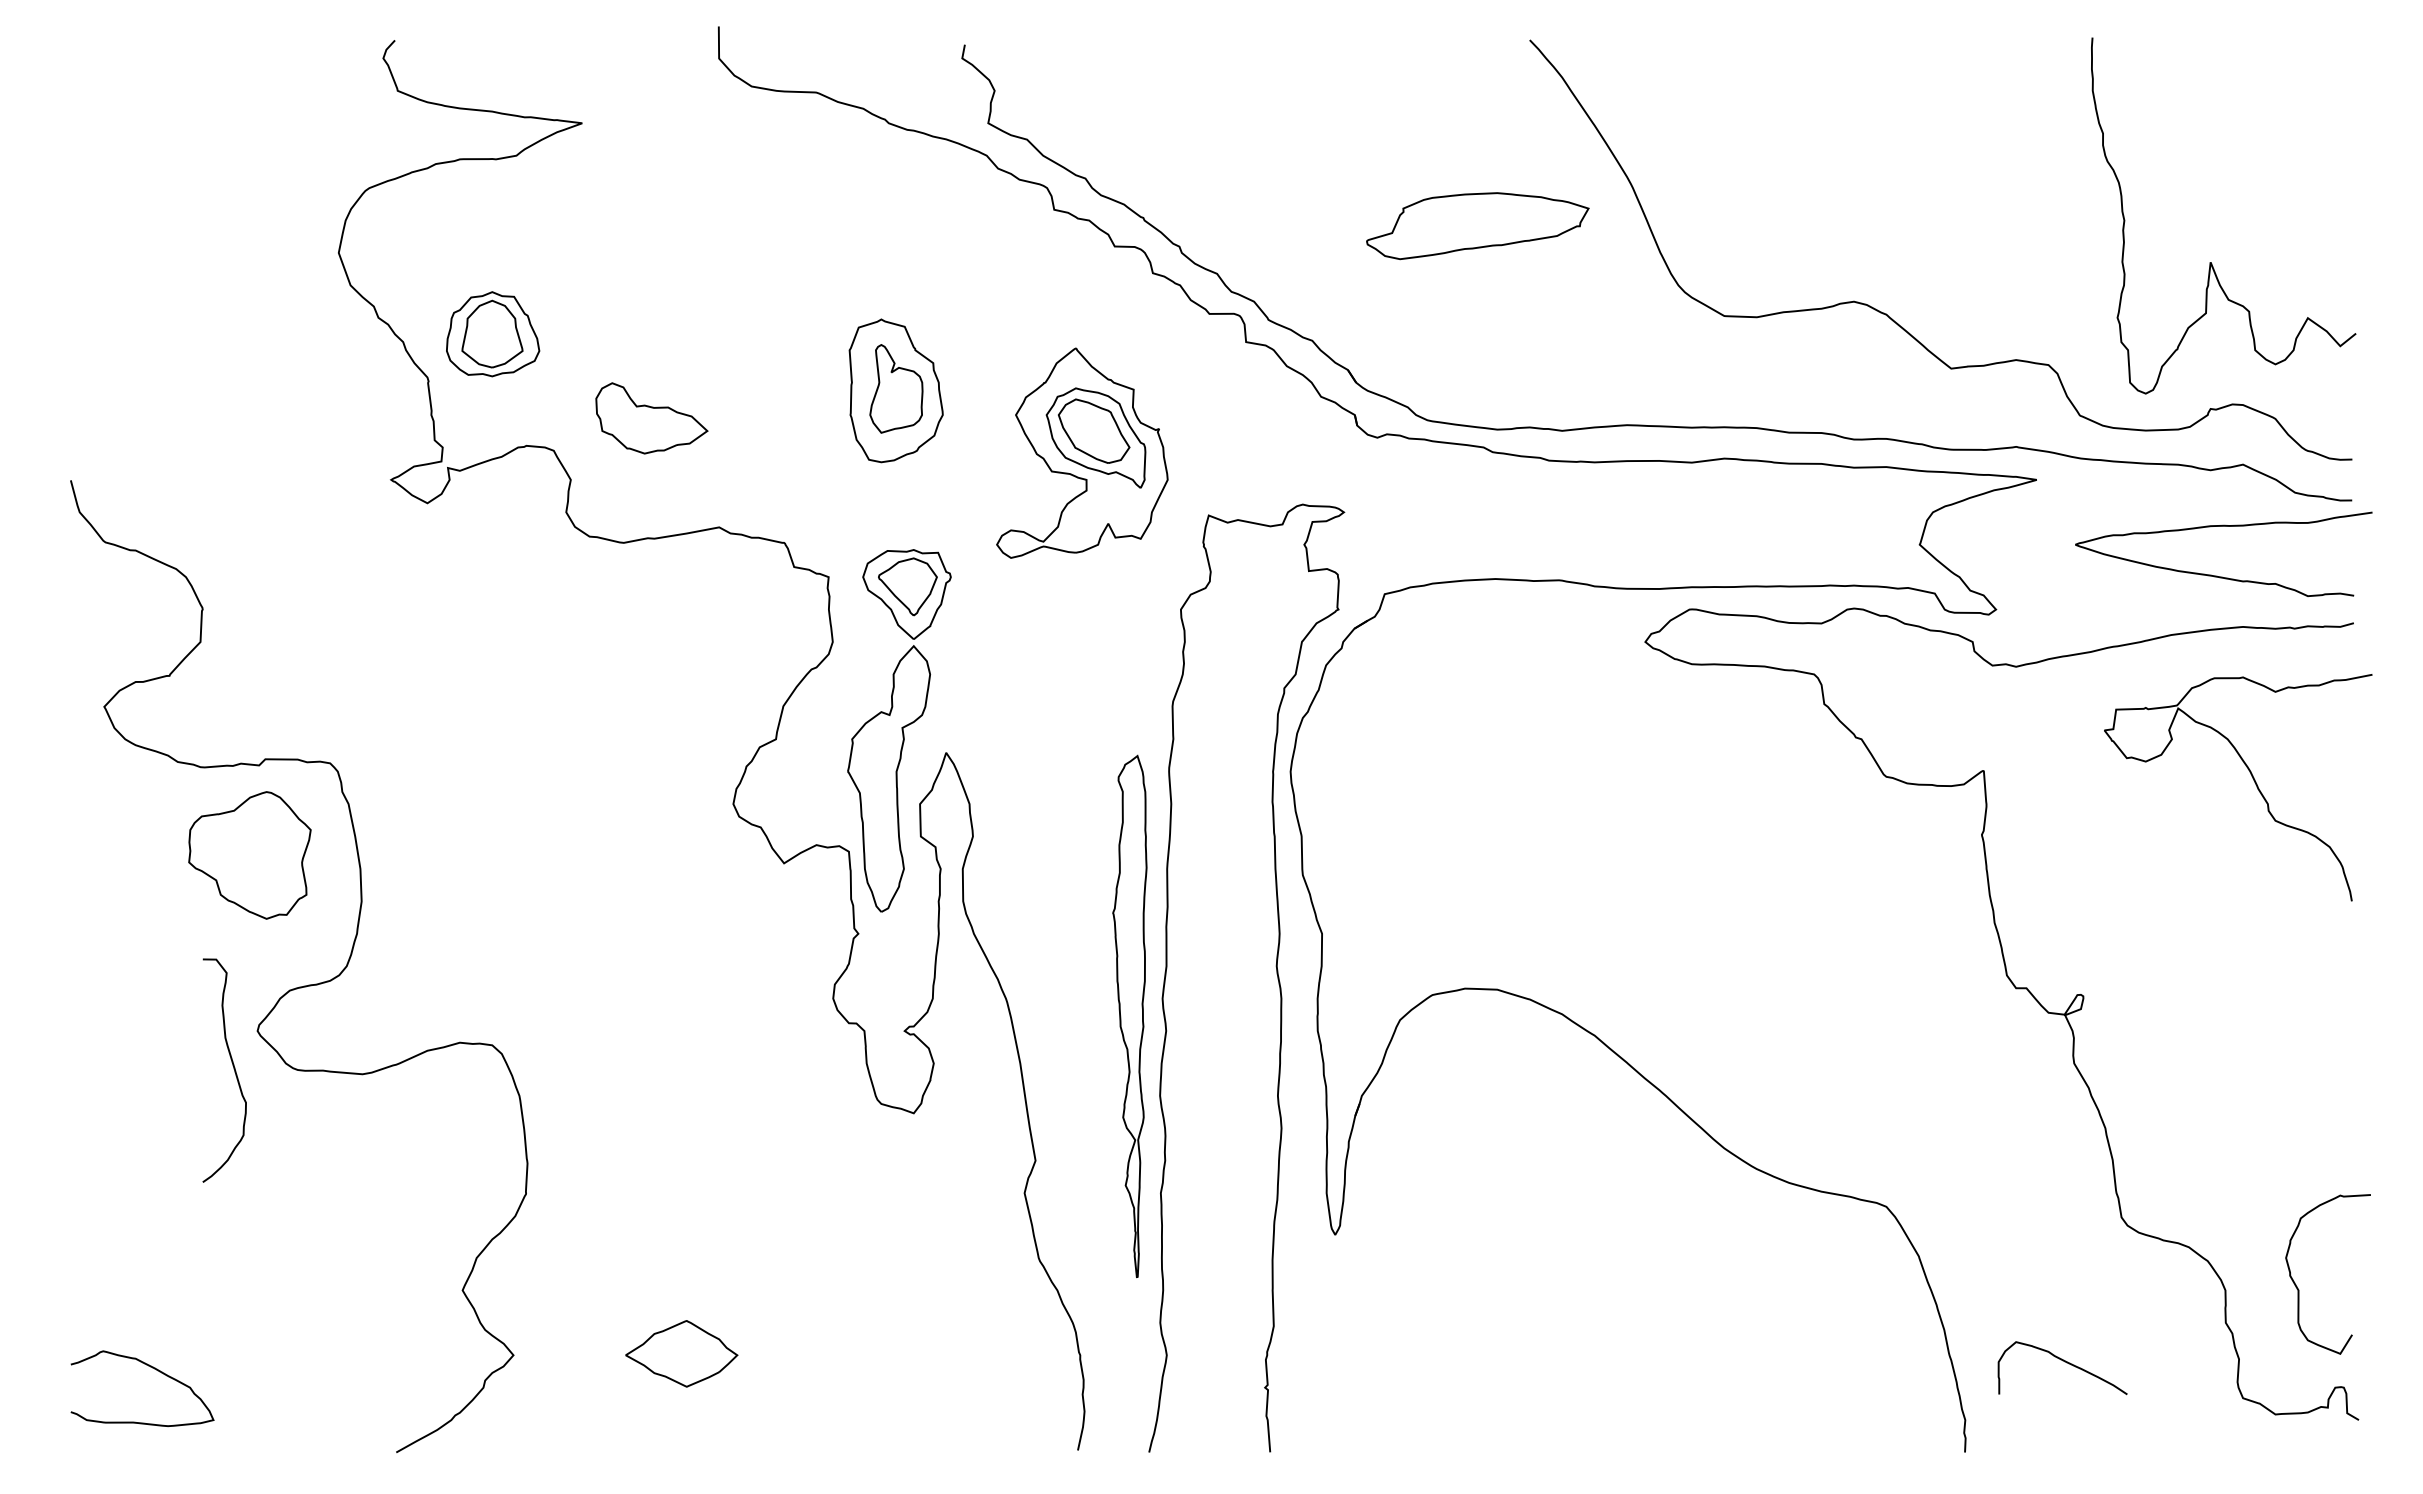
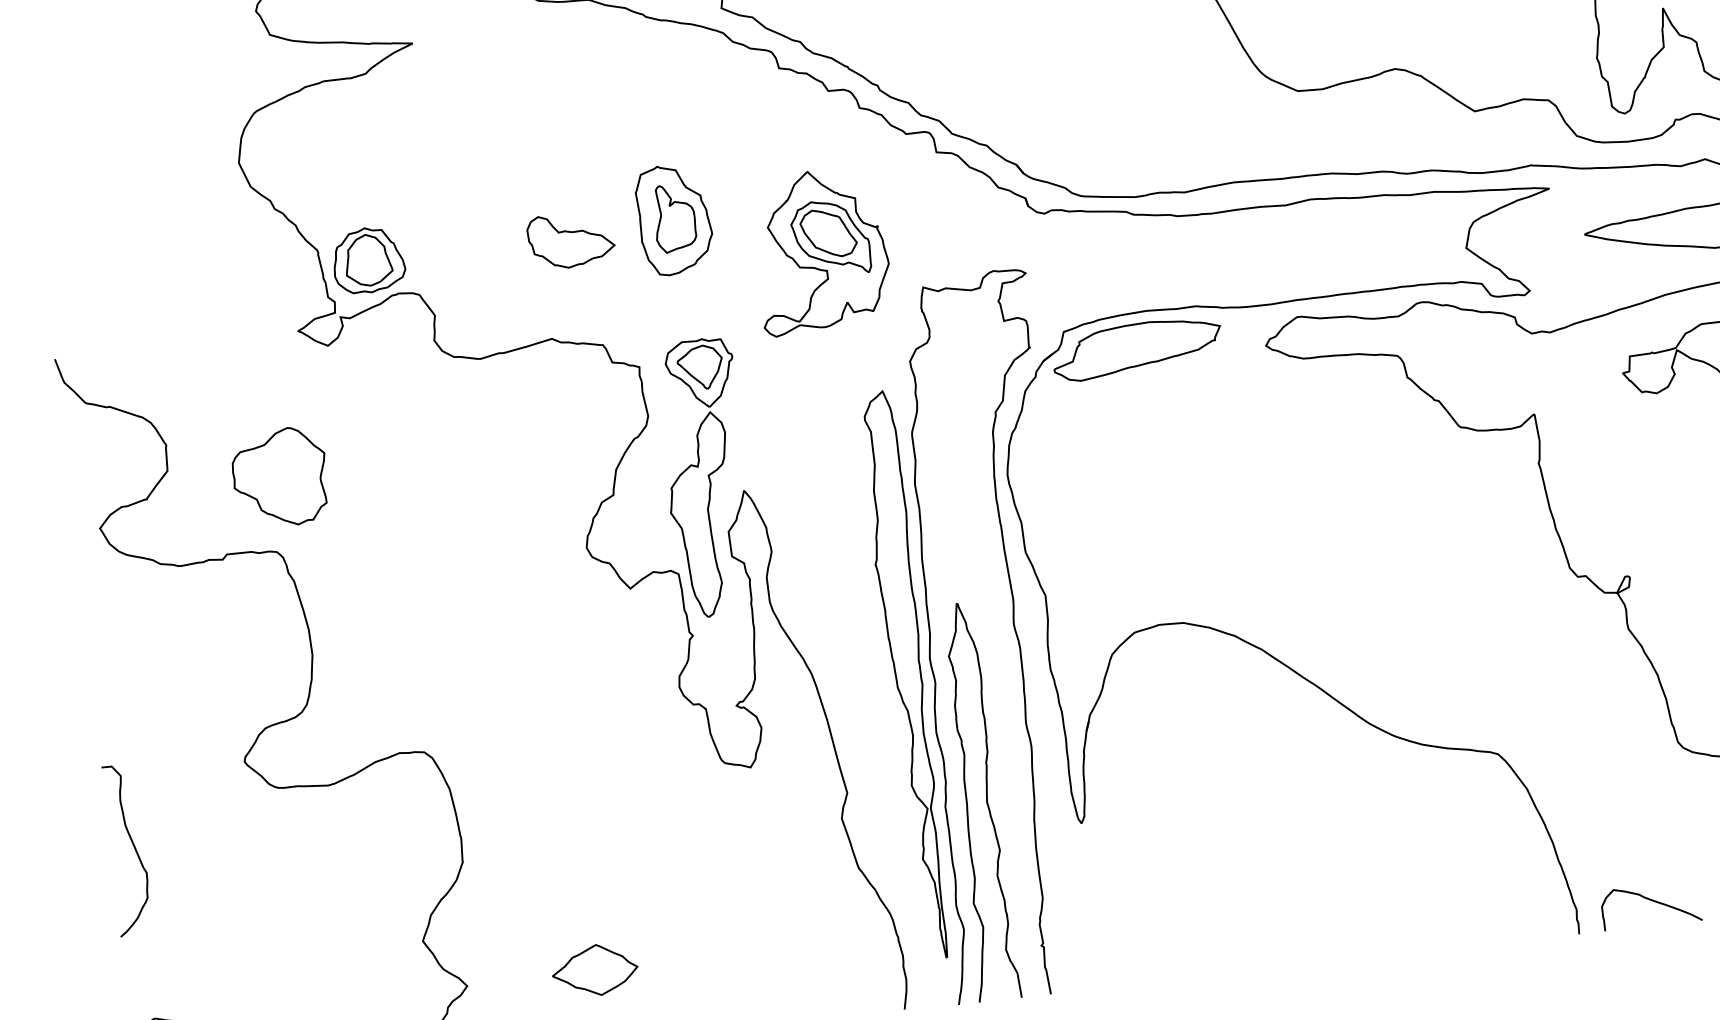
part: (1477, 226) -> (1137, 349), moved
part: (493, 334) -> (369, 260), moved
part: (651, 418) -> (570, 240), moved
part: (249, 855) -> (279, 477), moved
part: (1129, 1016) -> (906, 675), size x1.43
curve: (233, 1069) -> (134, 848), moved
curve: (1214, 1191) -> (986, 800), added
curve: (2064, 1362) -> (1652, 901), moved

